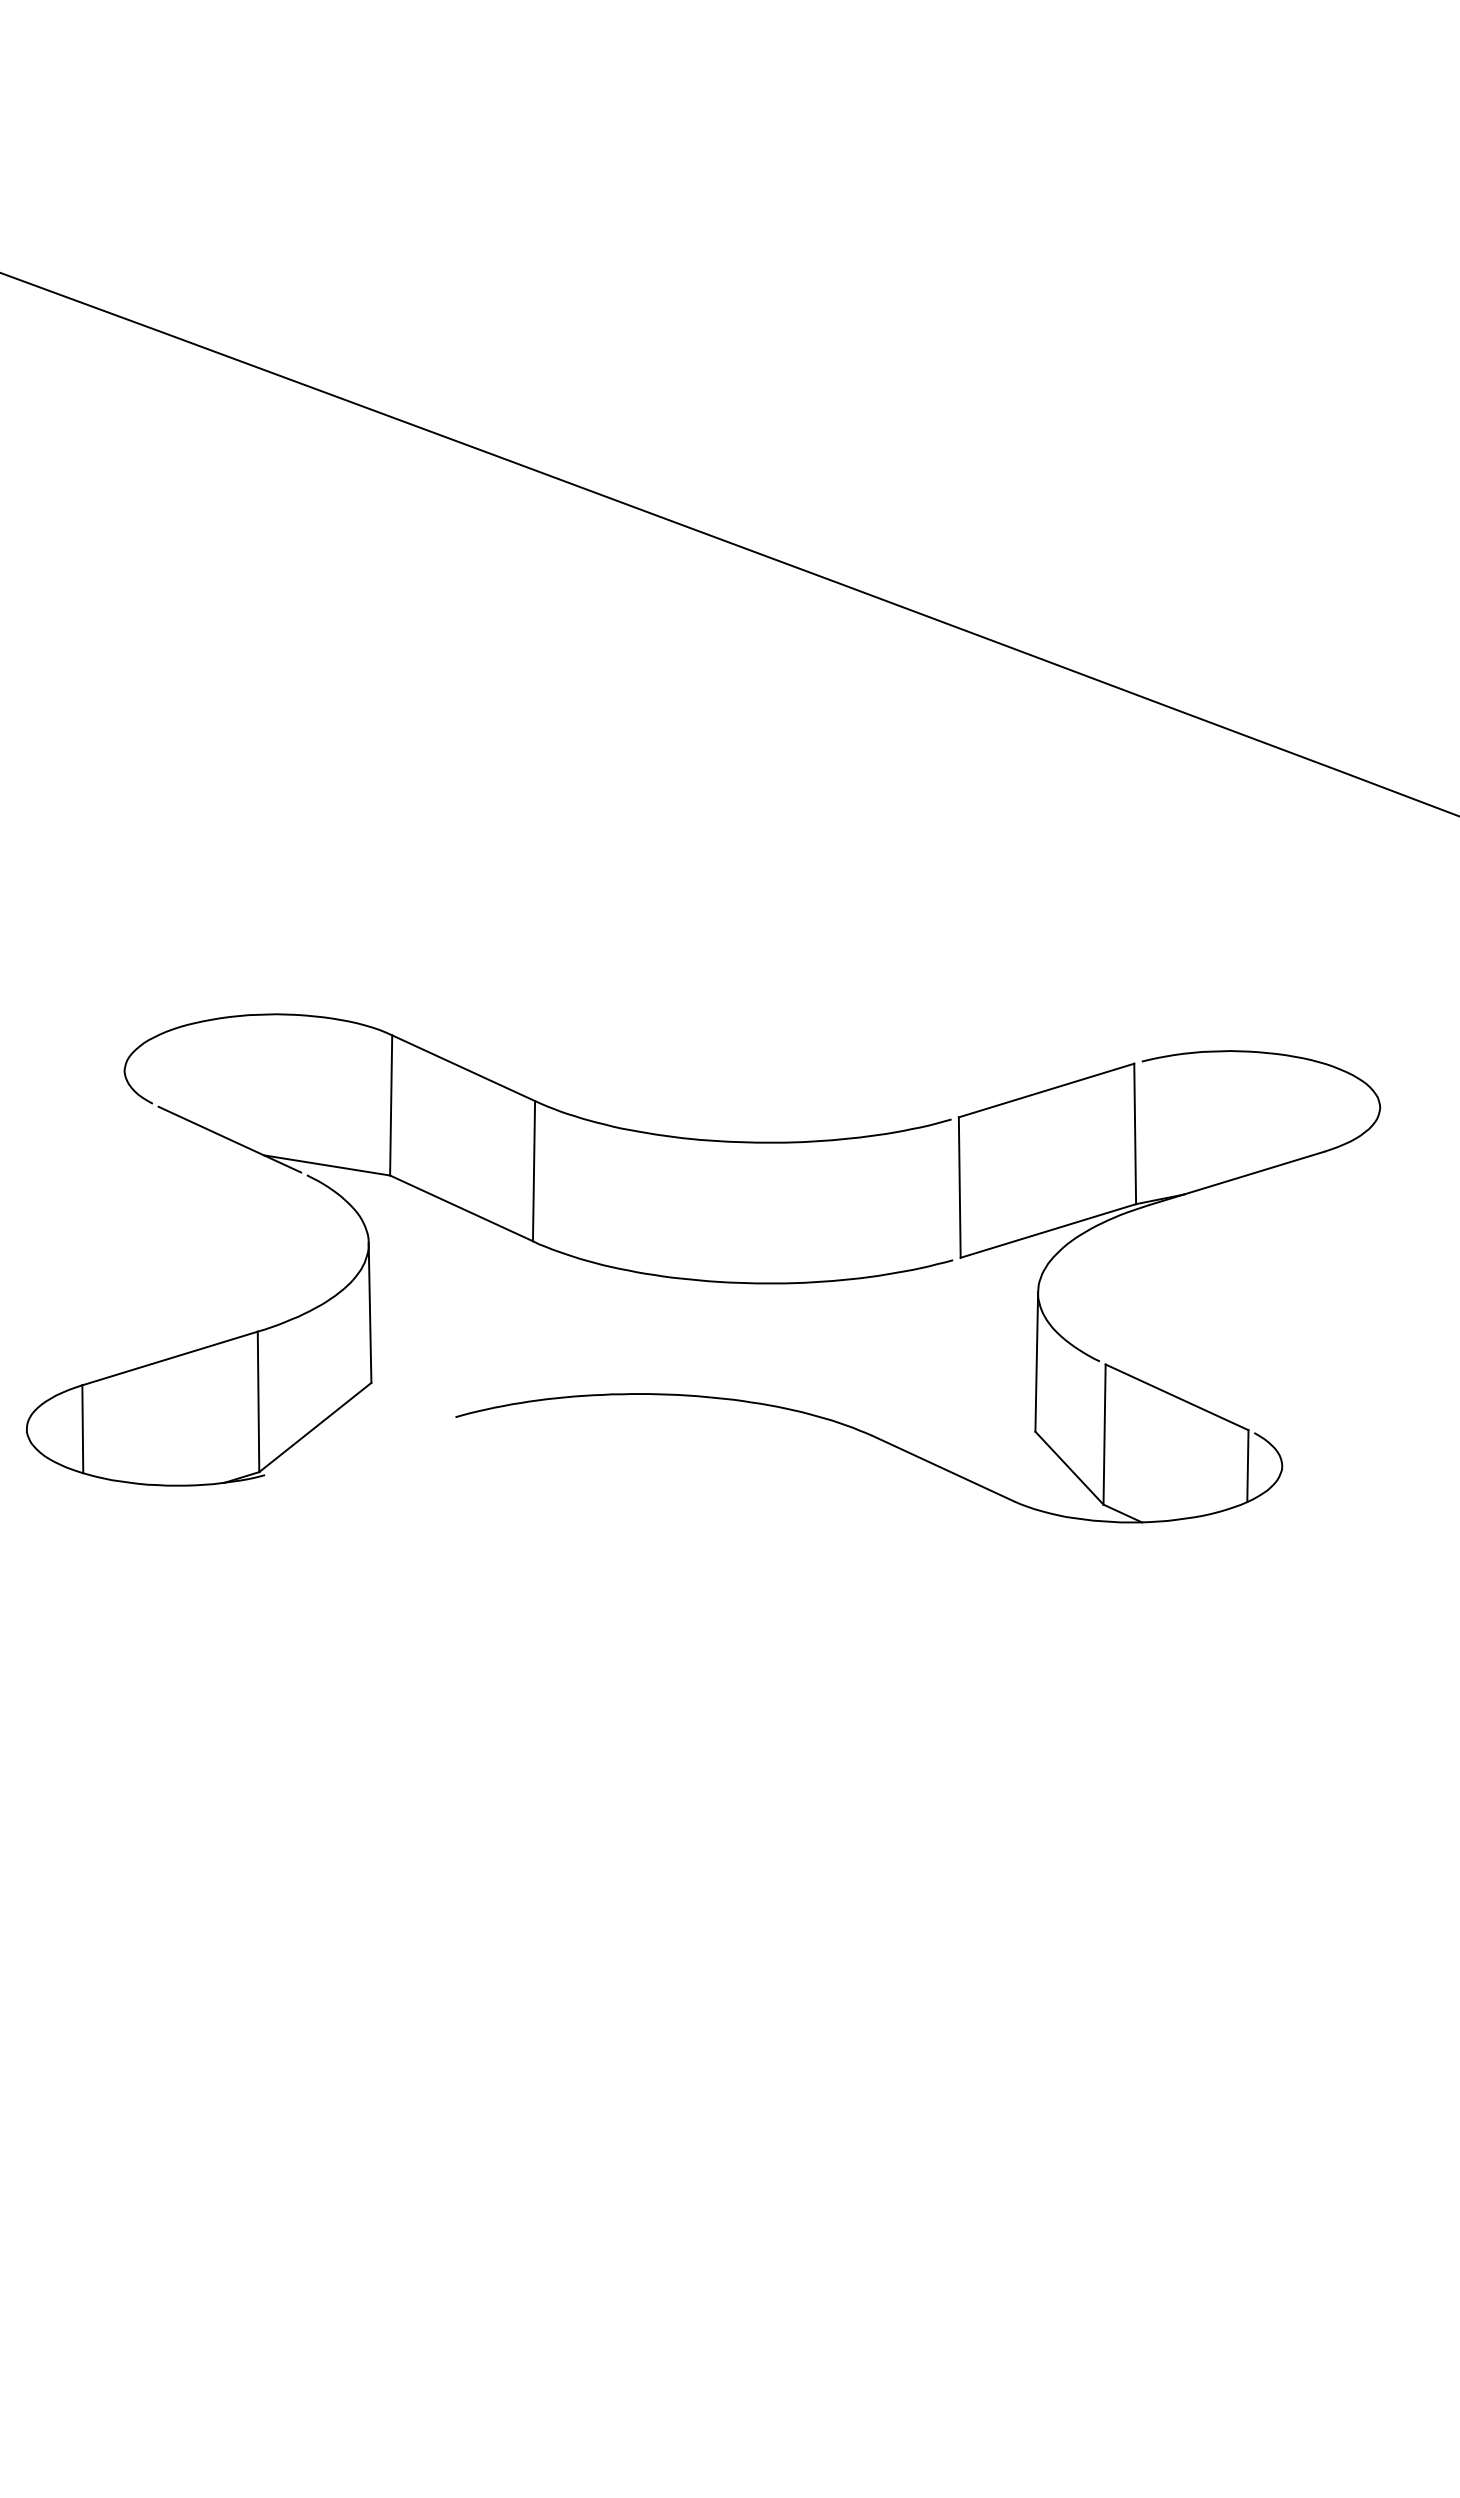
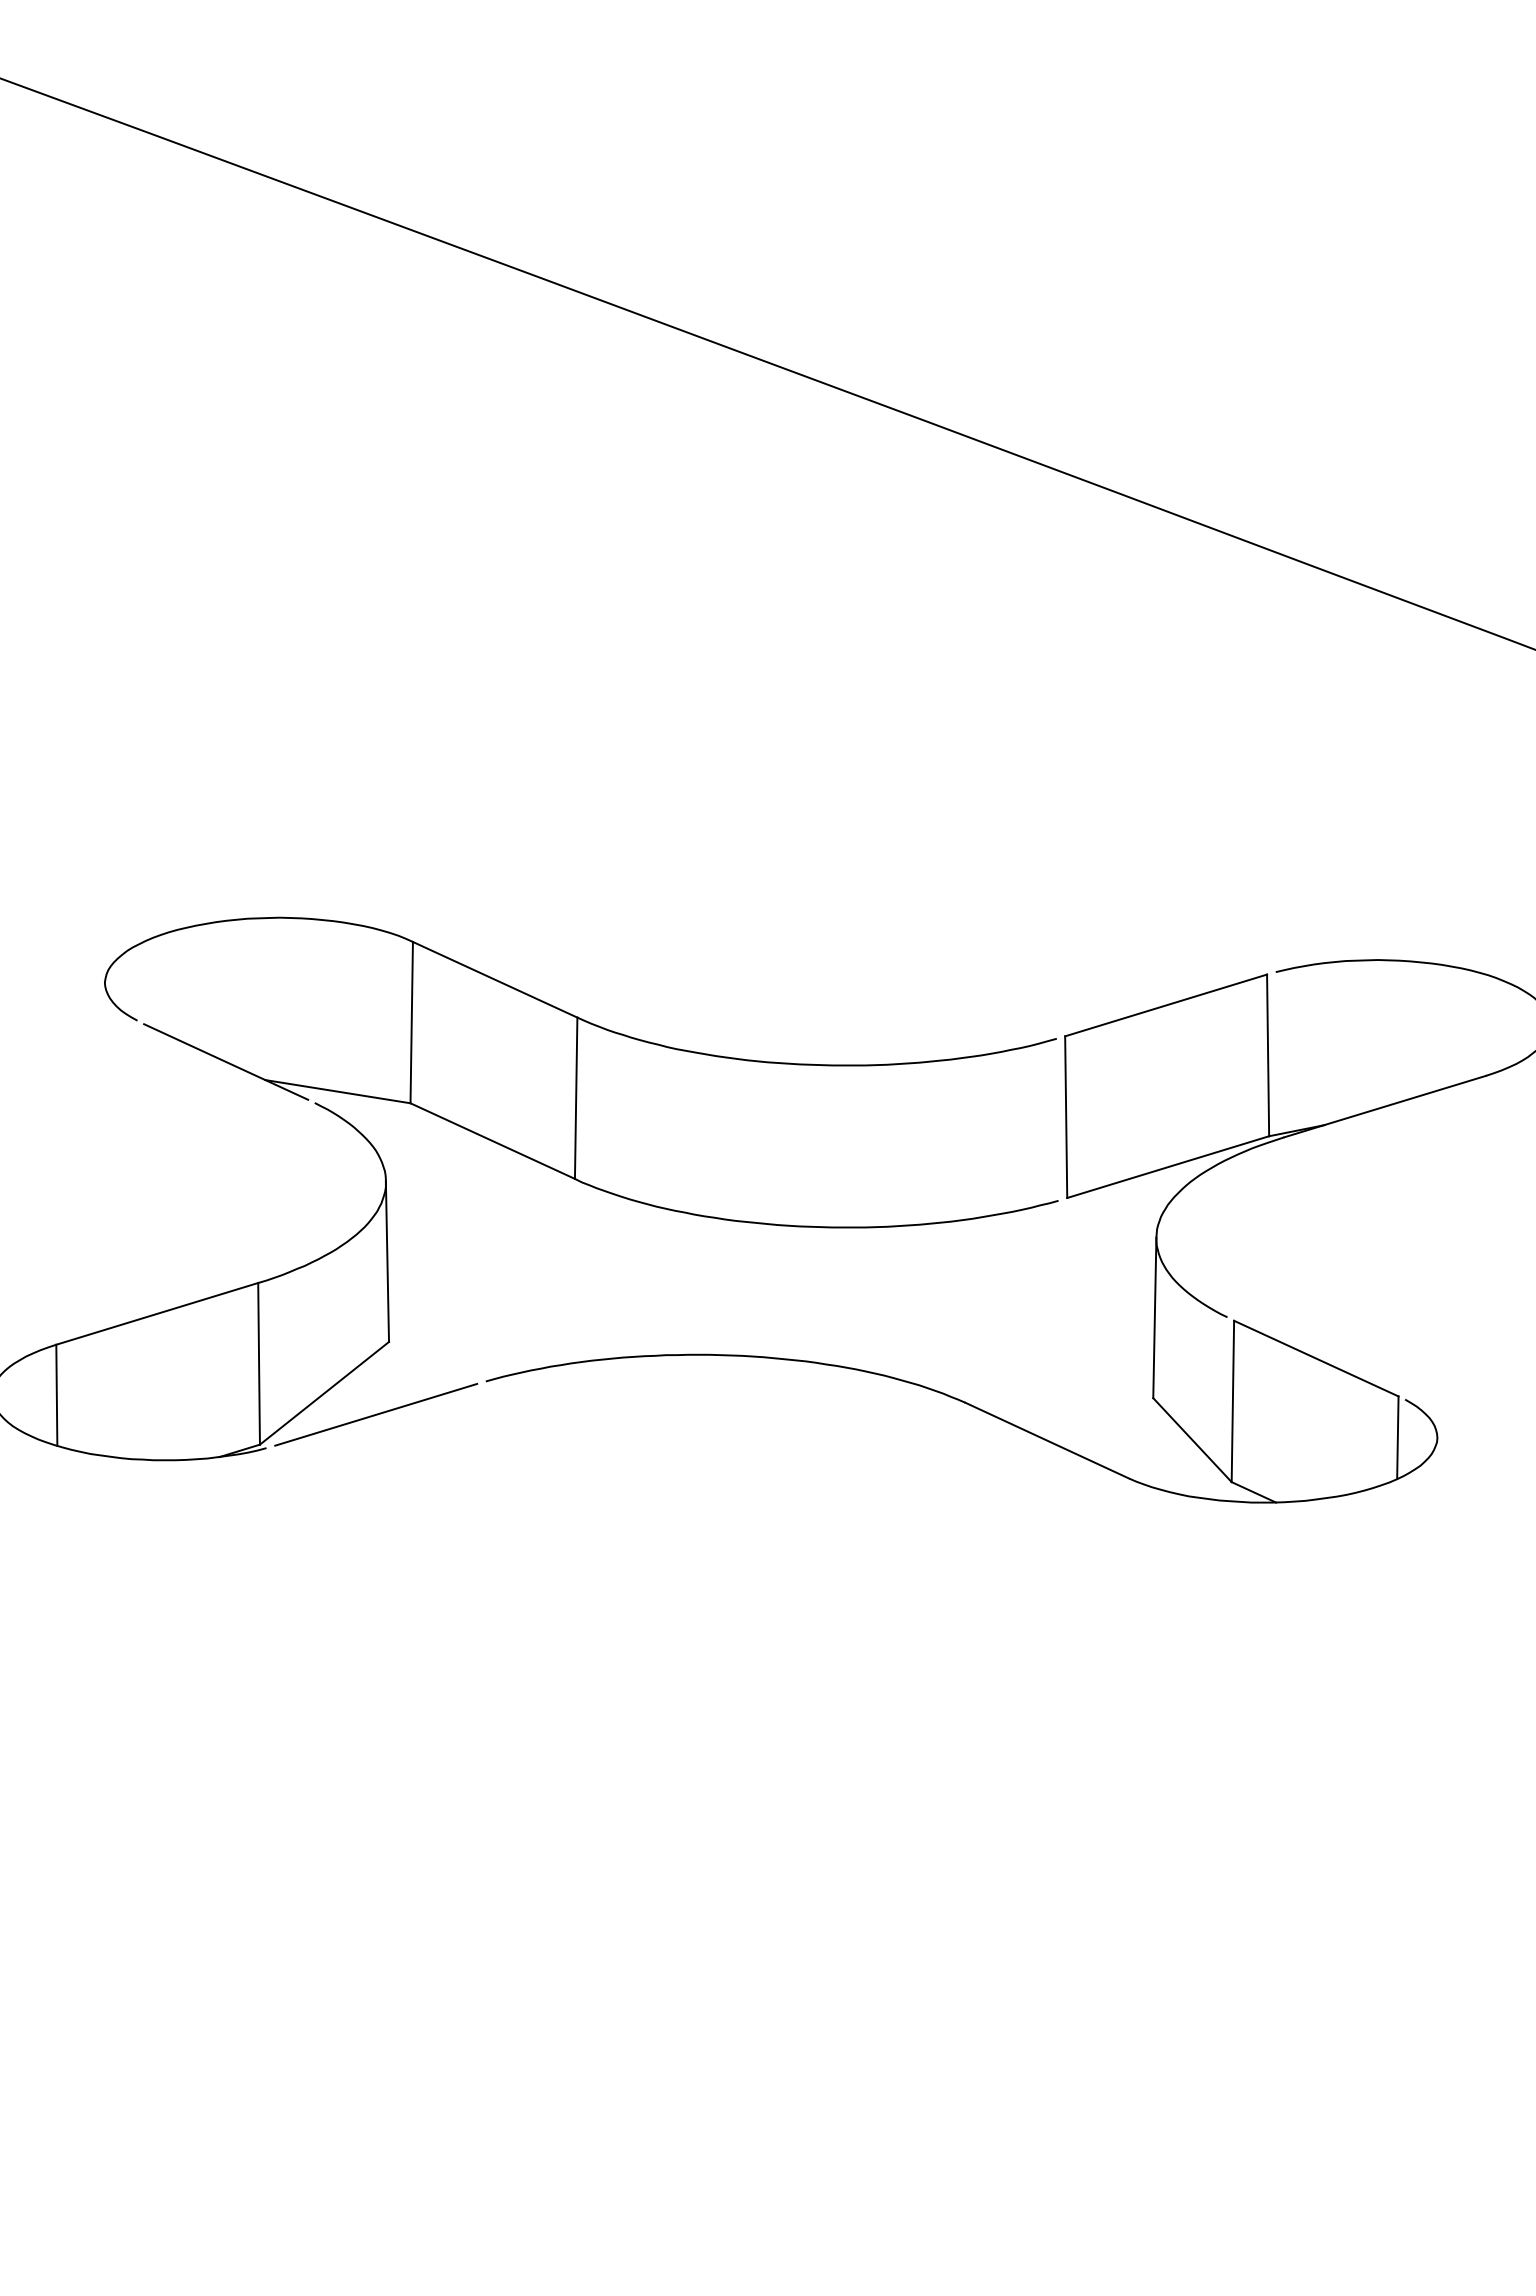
line: (359, 1446) -> (375, 1415), added

